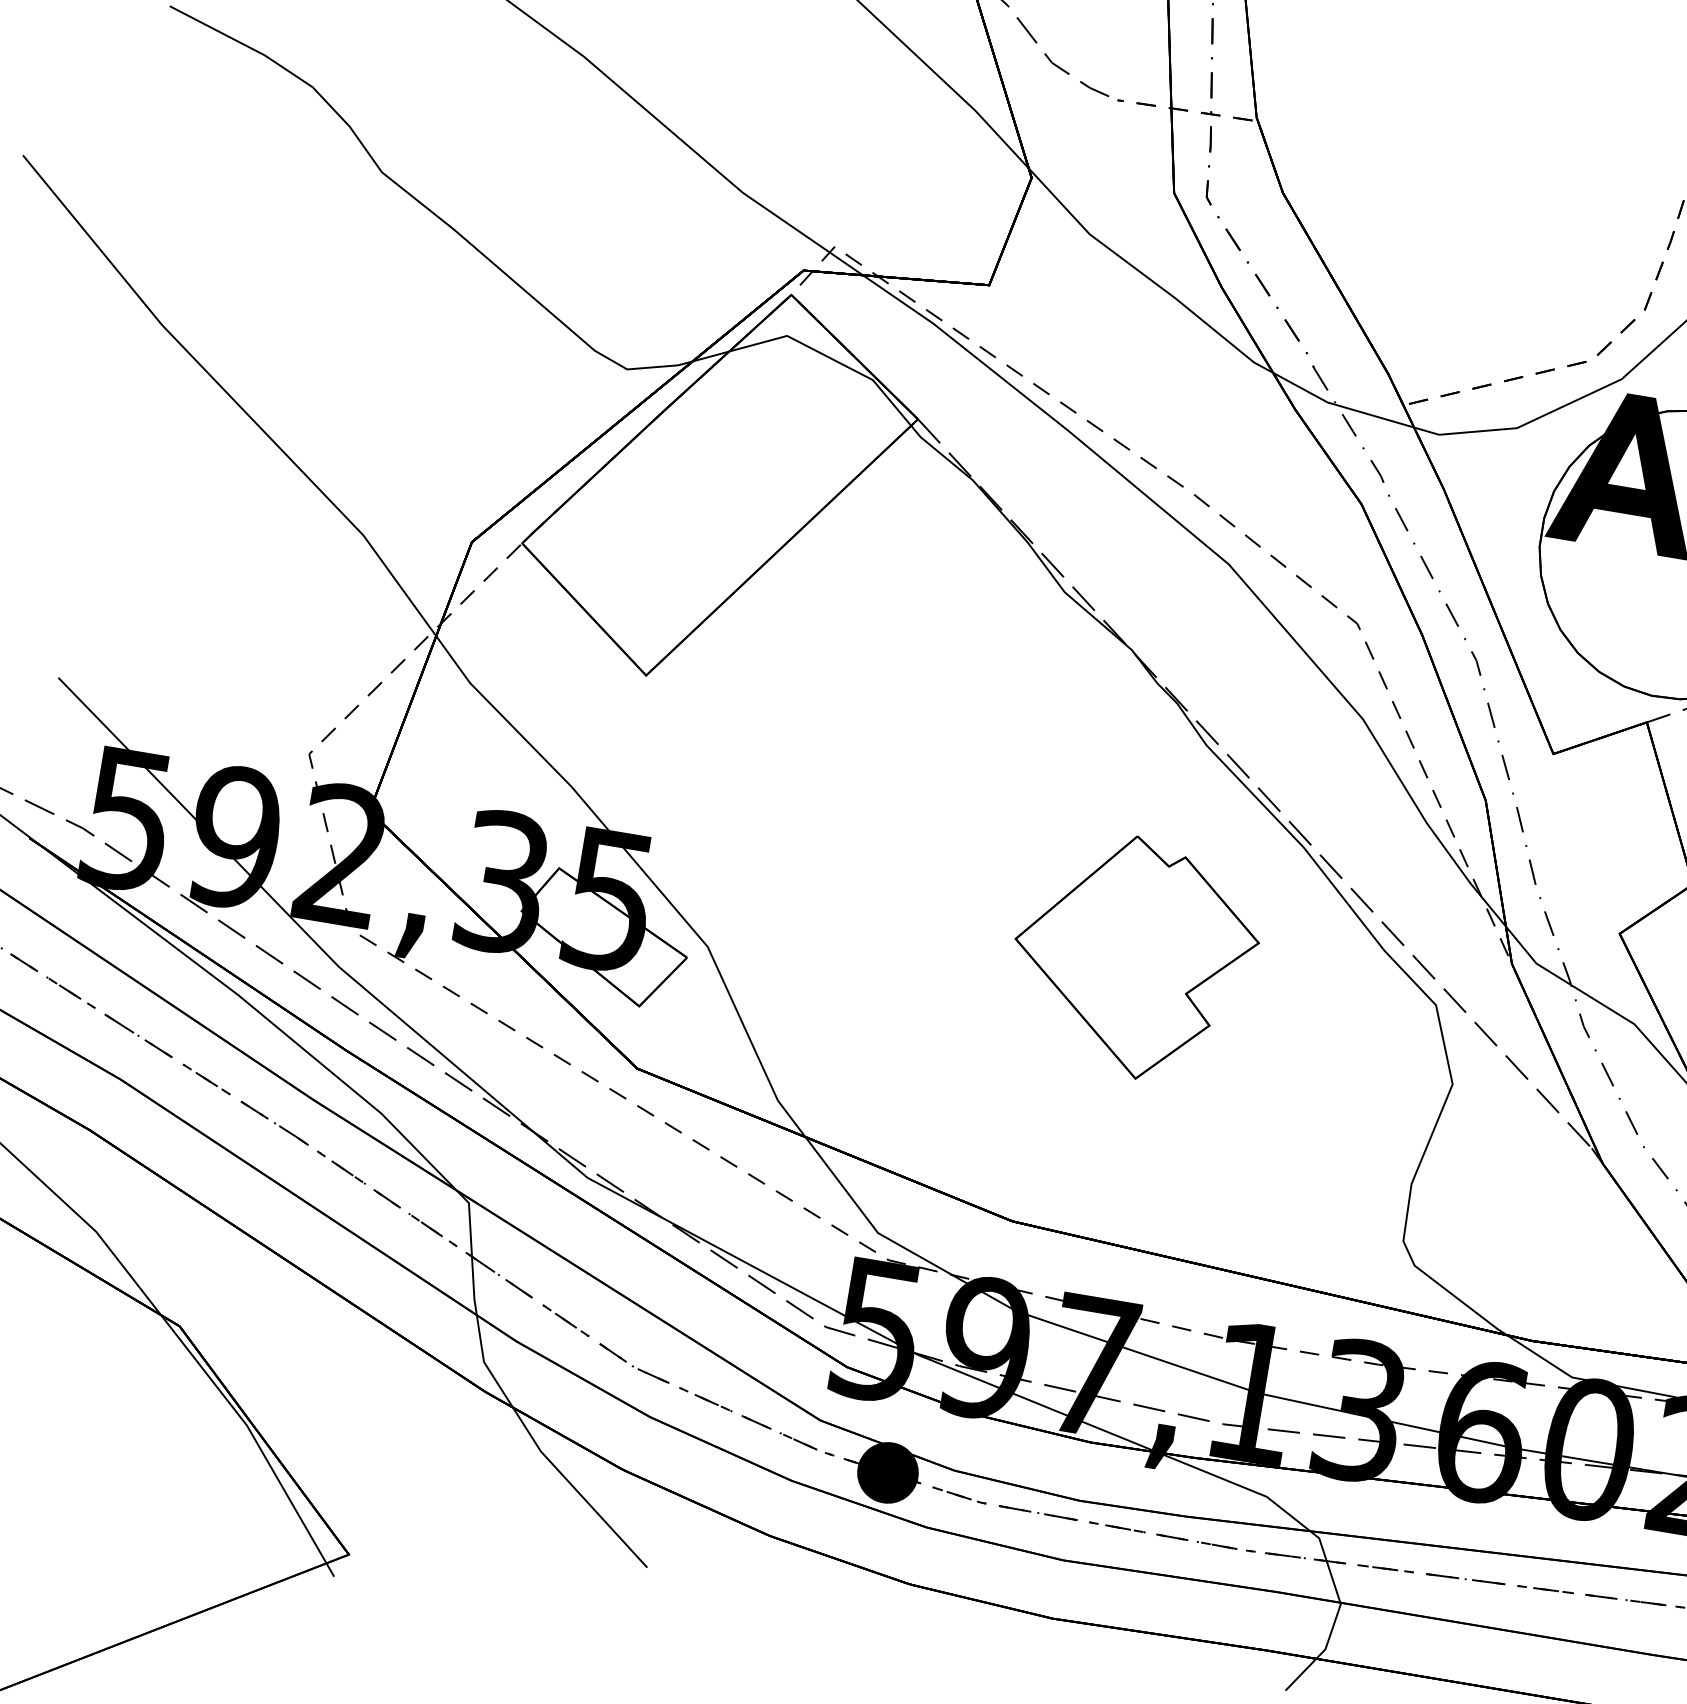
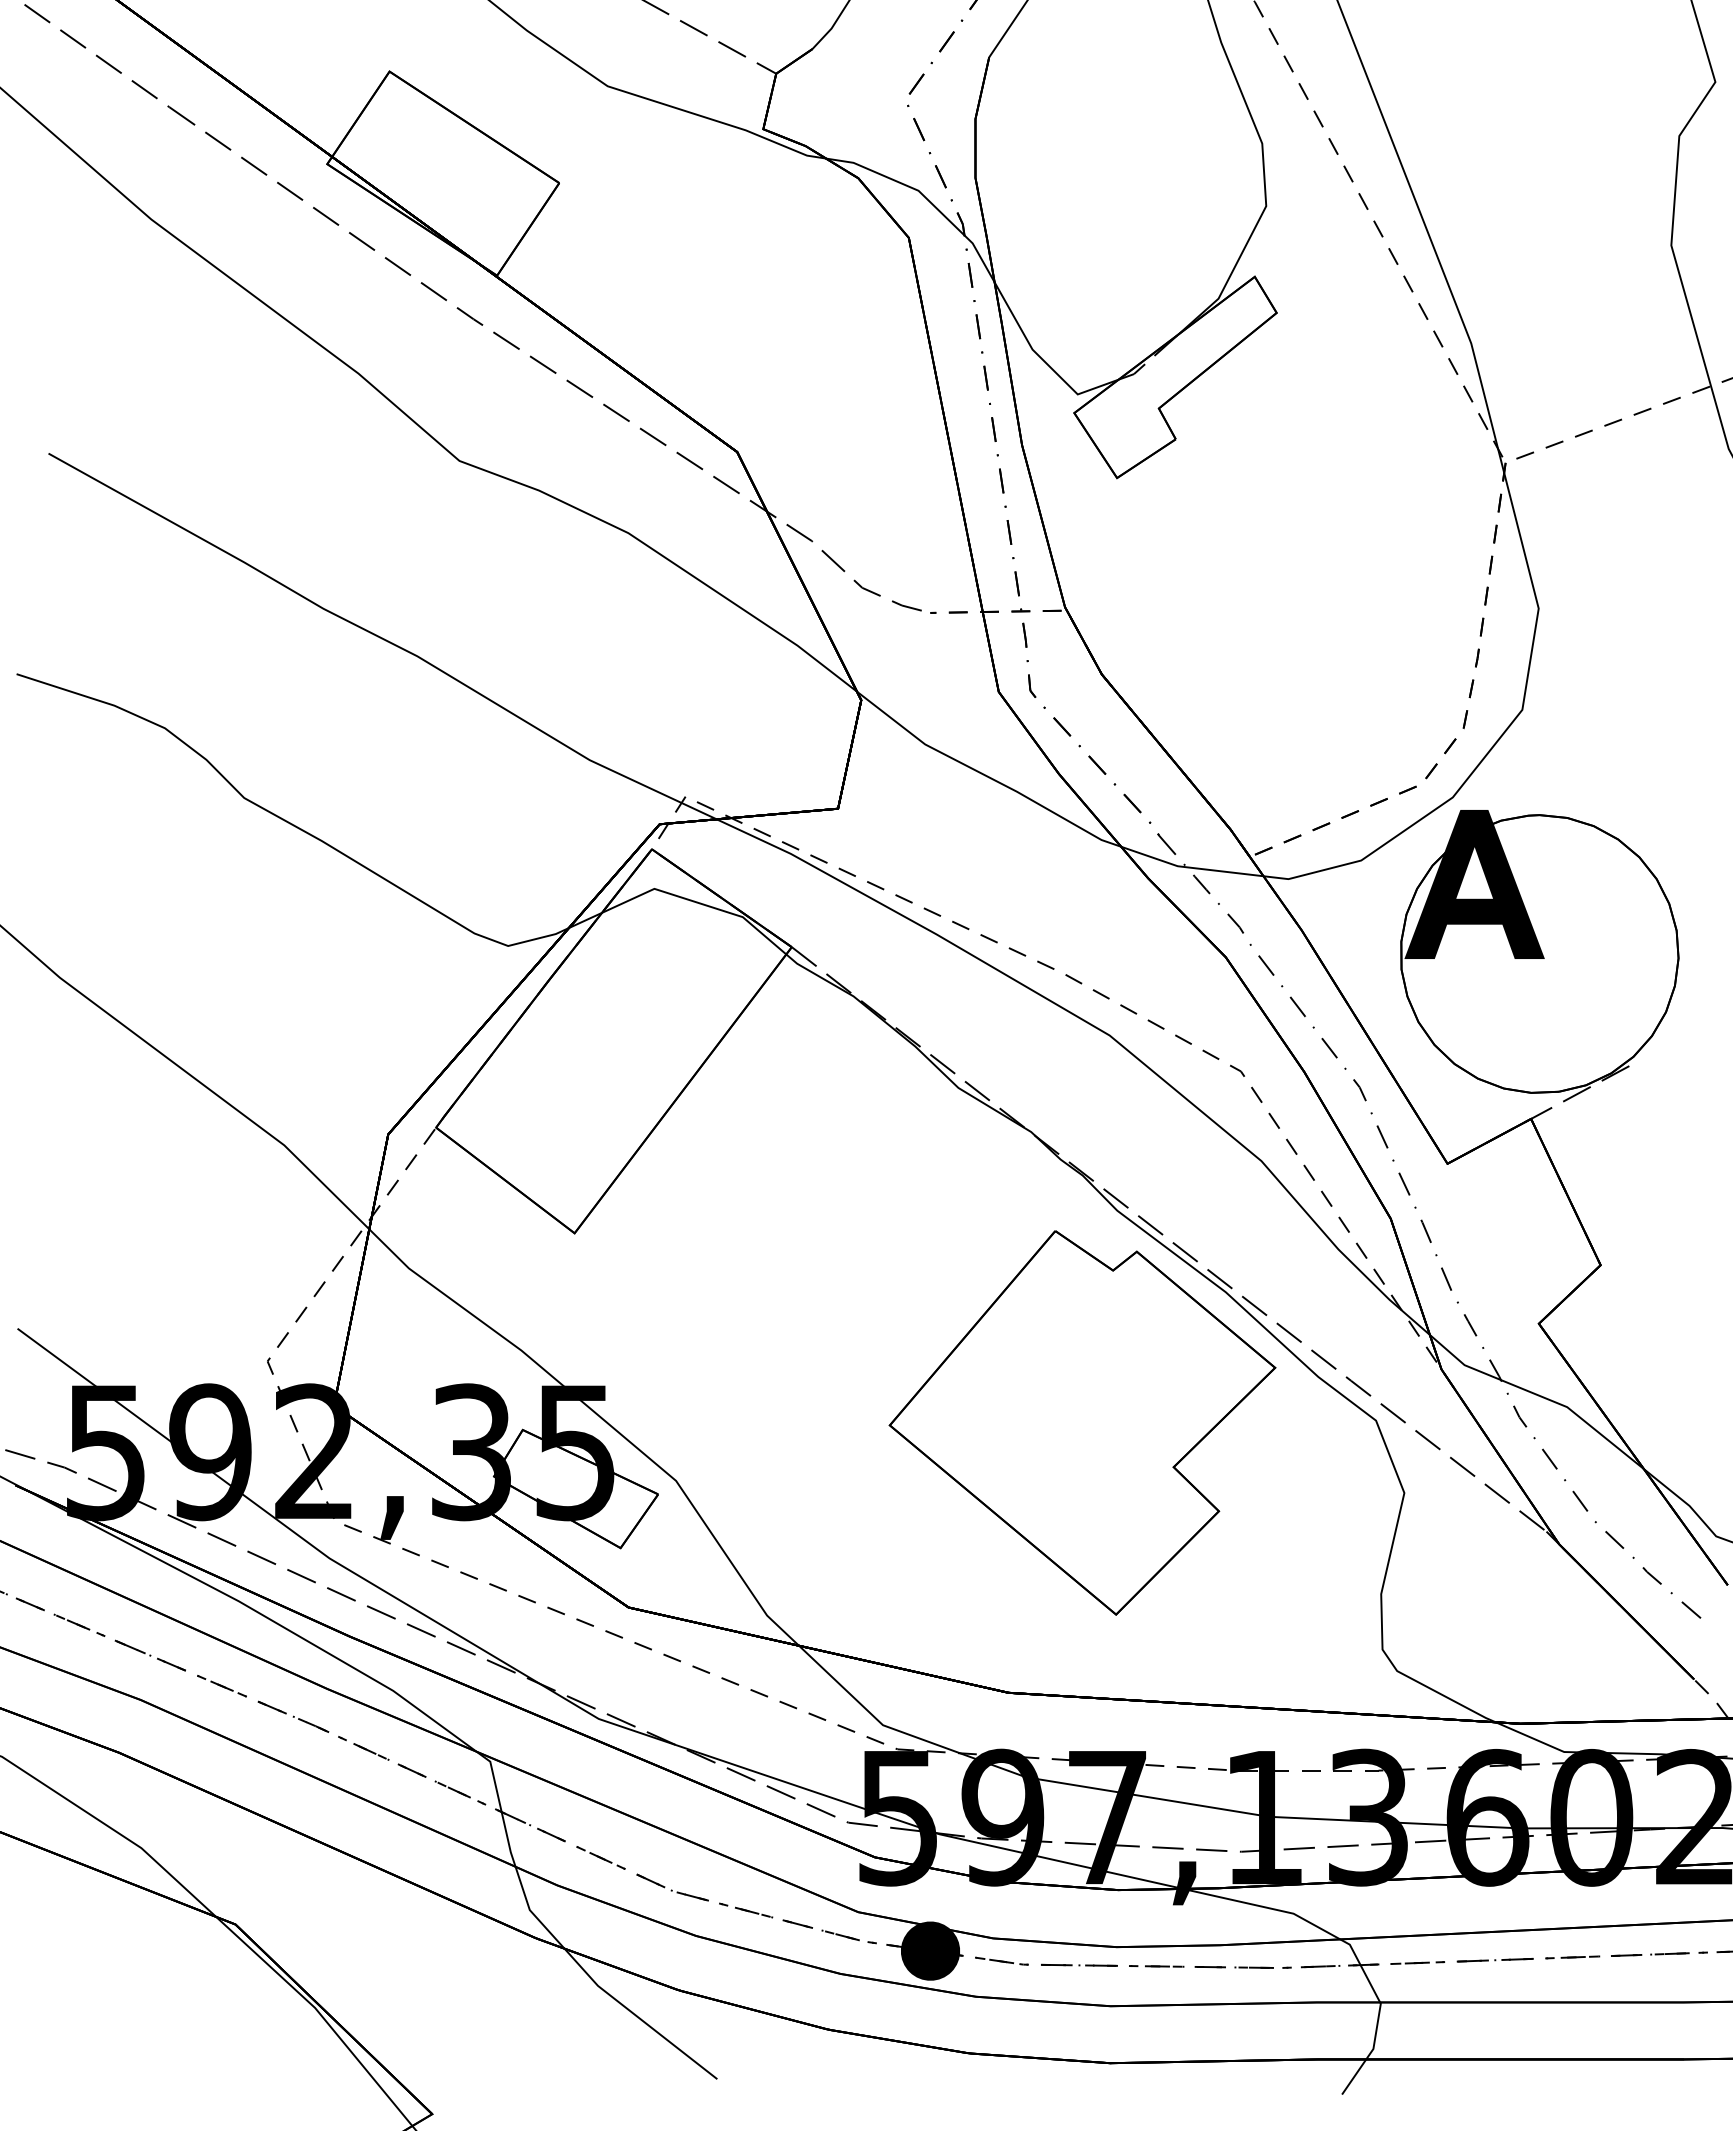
part: (1134, 956) -> (1082, 1422), size x1.67

